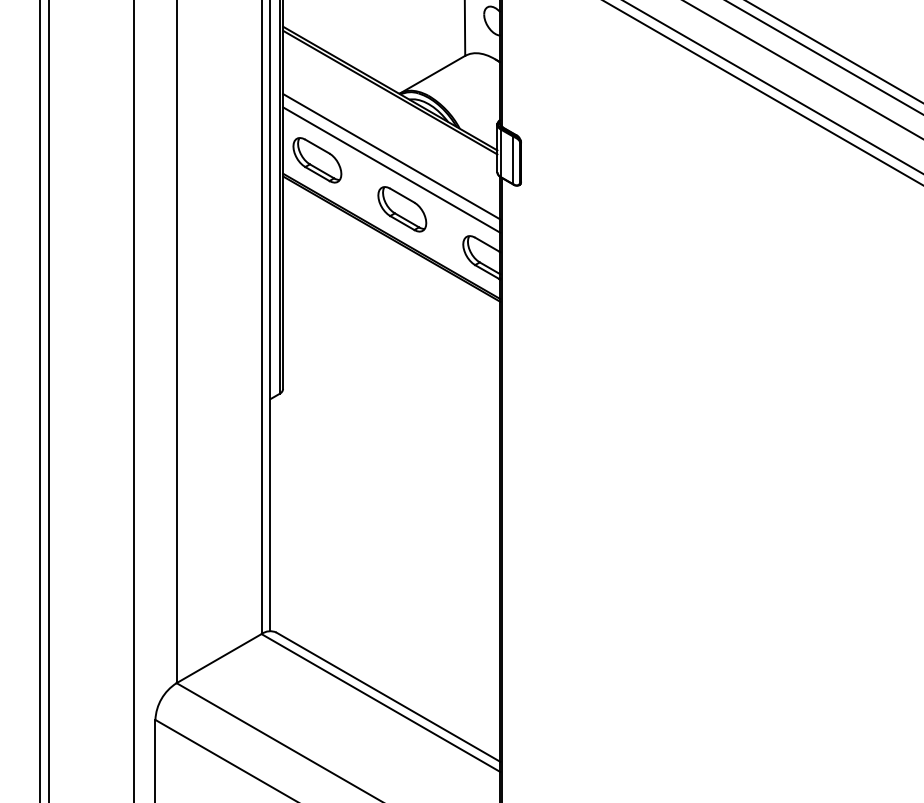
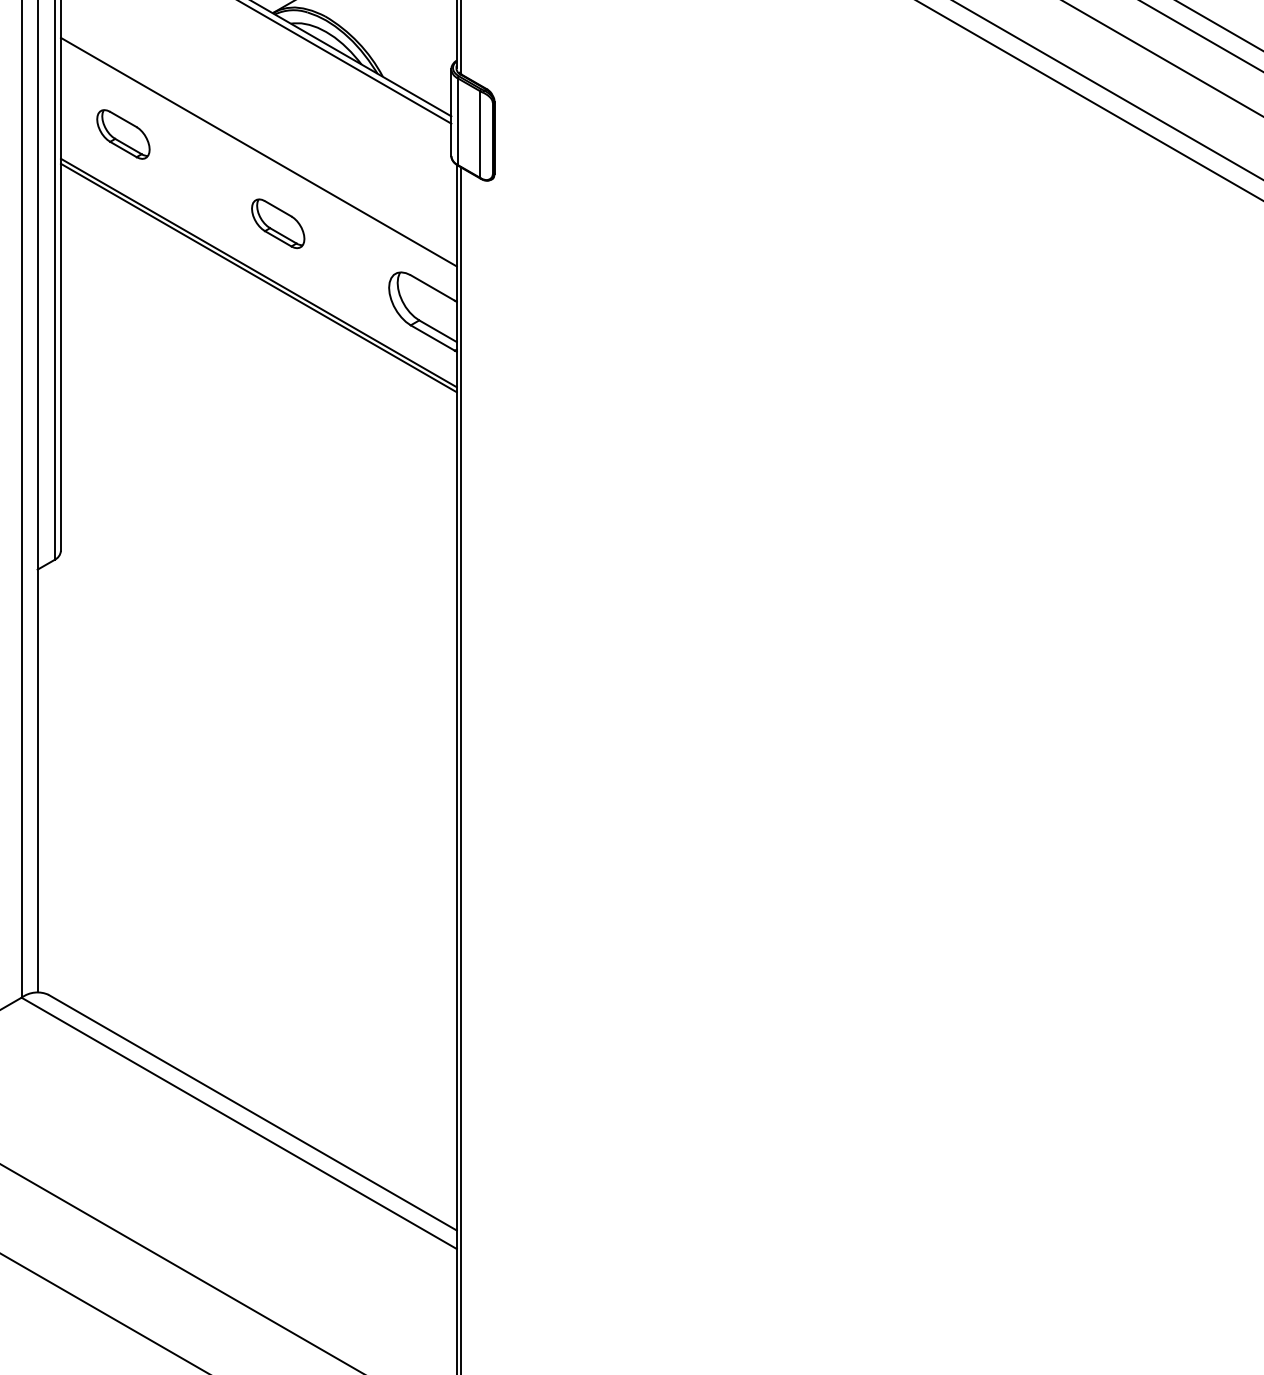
line: (391, 156) -> (258, 127), removed
part: (317, 160) -> (123, 134), size x0.6
part: (402, 209) -> (278, 223), size x0.6

